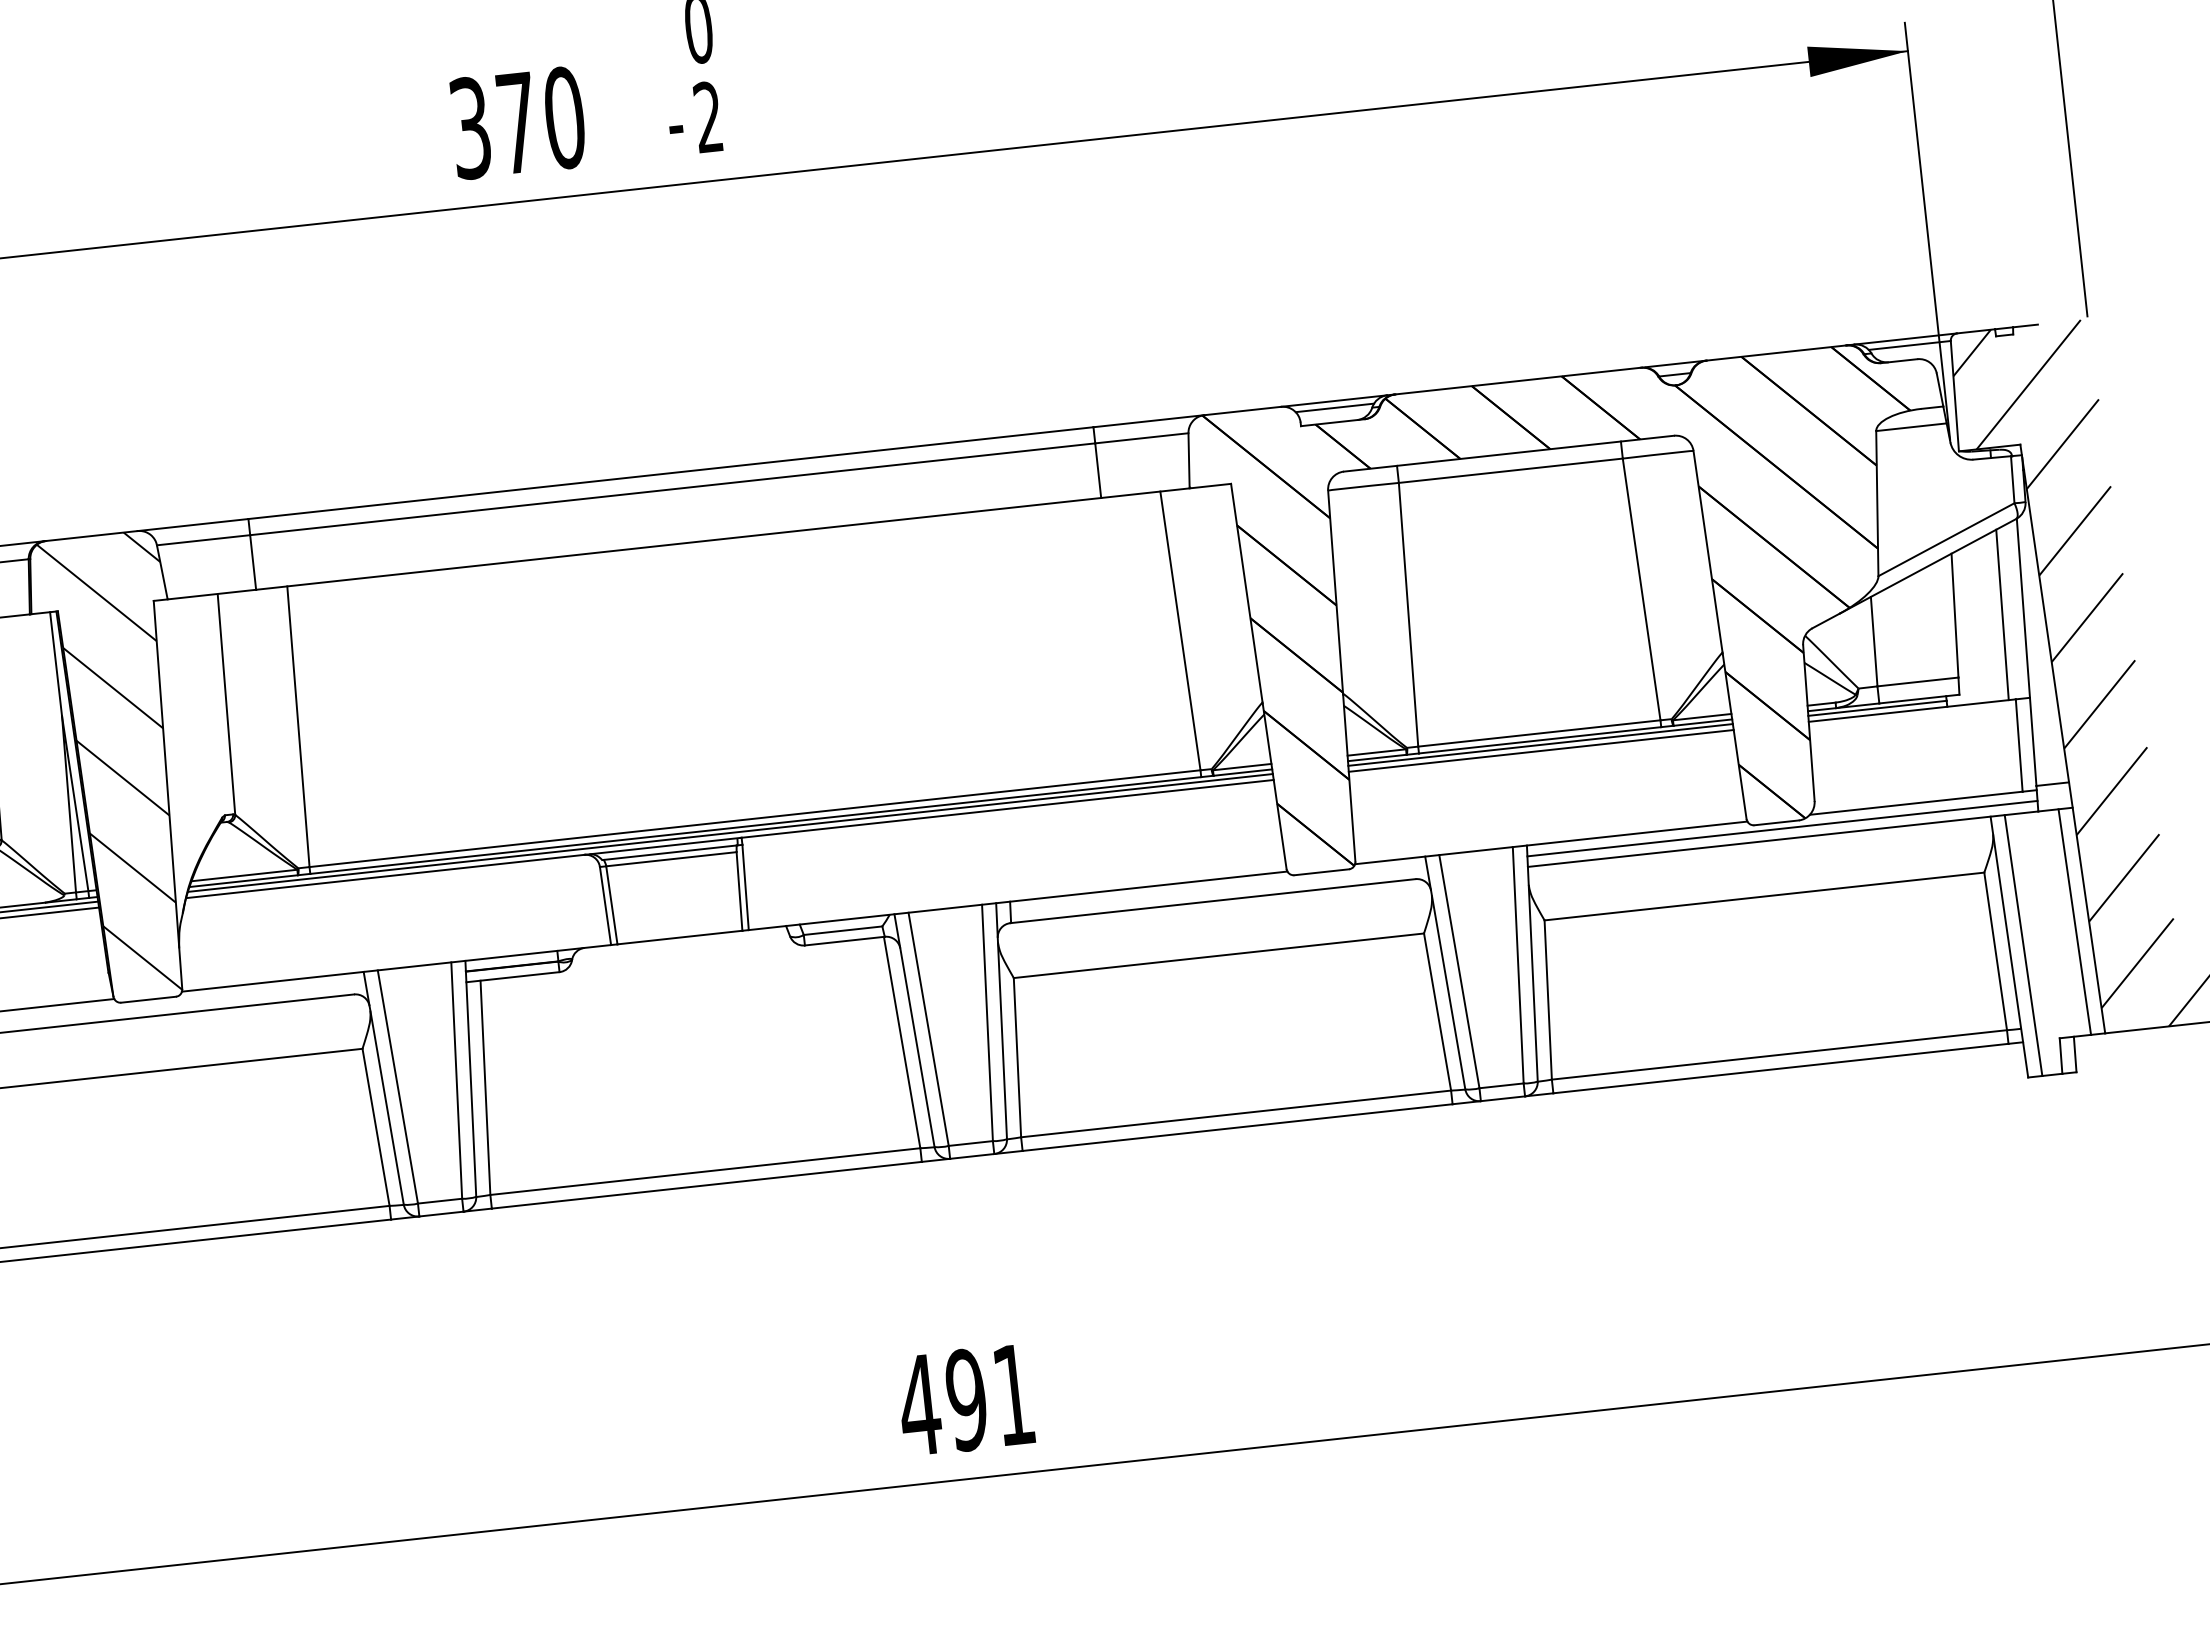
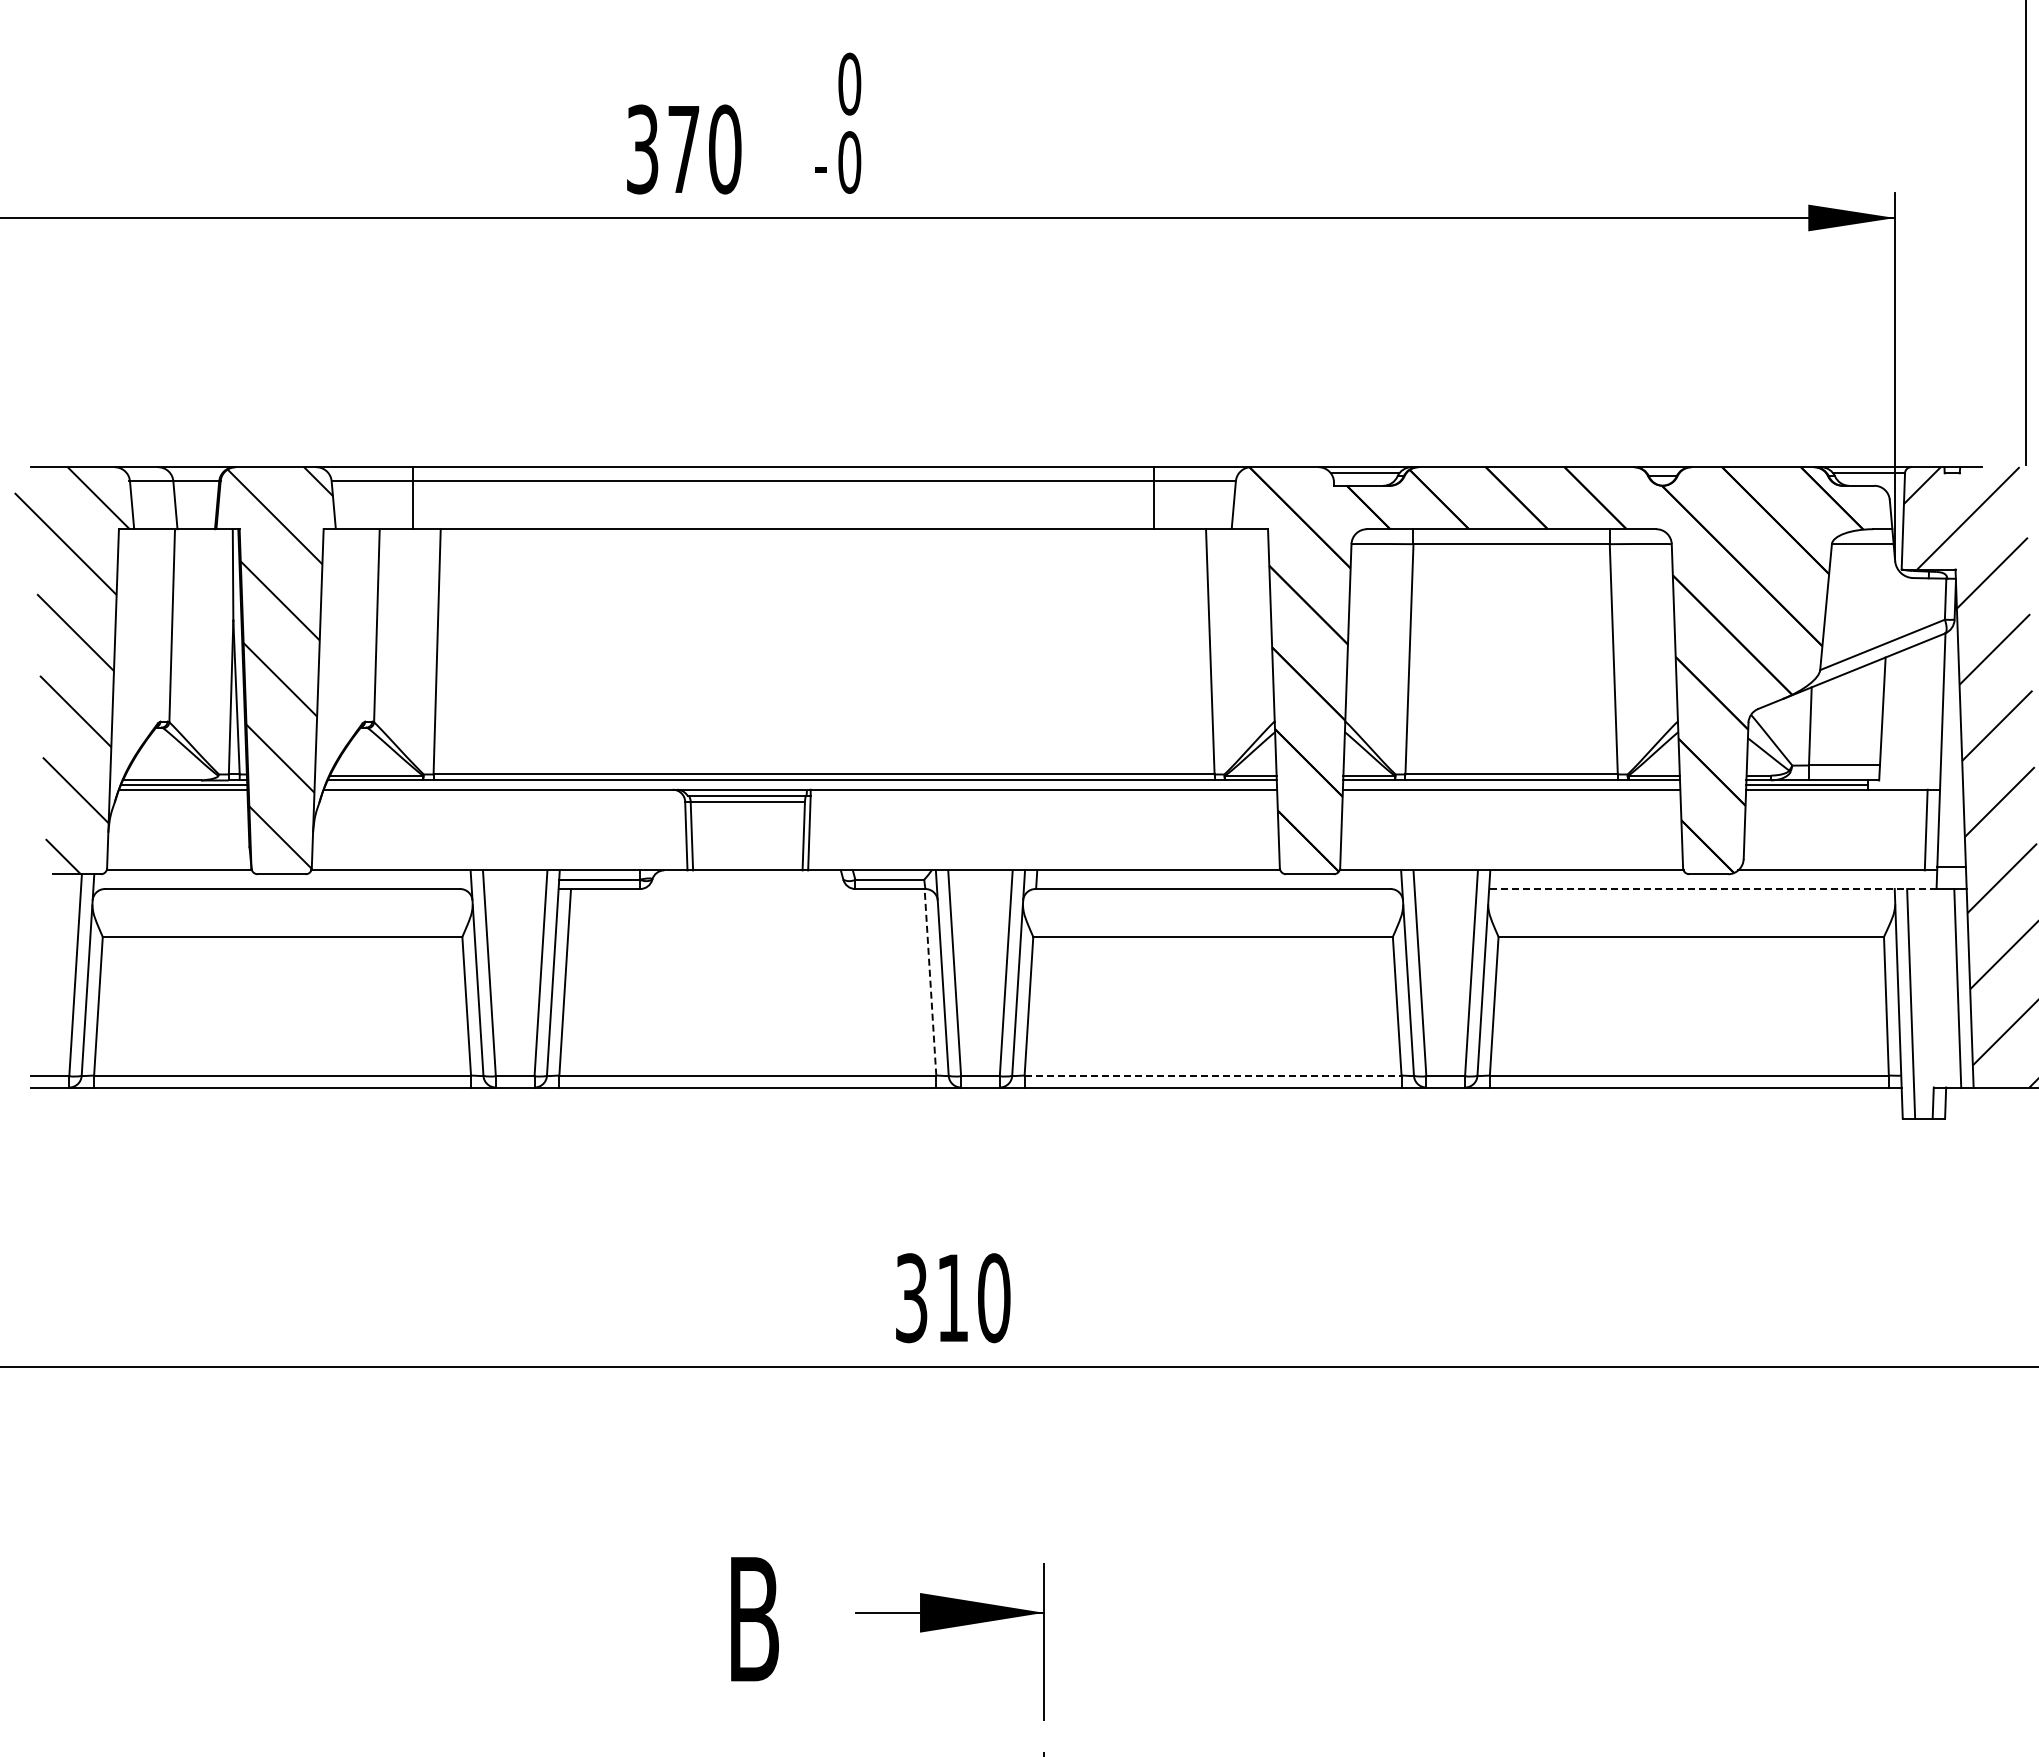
text: (708, 117) -> (849, 162), 2 -> 0
line: (2001, 614) -> (1923, 714), removed
line: (1540, 744) -> (1511, 784), removed
line: (1781, 828) -> (1712, 879), removed
line: (730, 832) -> (801, 784), removed
line: (1782, 839) -> (1712, 889), solid -> dashed
line: (902, 1041) -> (930, 981), solid -> dashed
line: (1236, 1113) -> (1213, 1075), solid -> dashed
text: (966, 1400) -> (952, 1298), 491 -> 310

